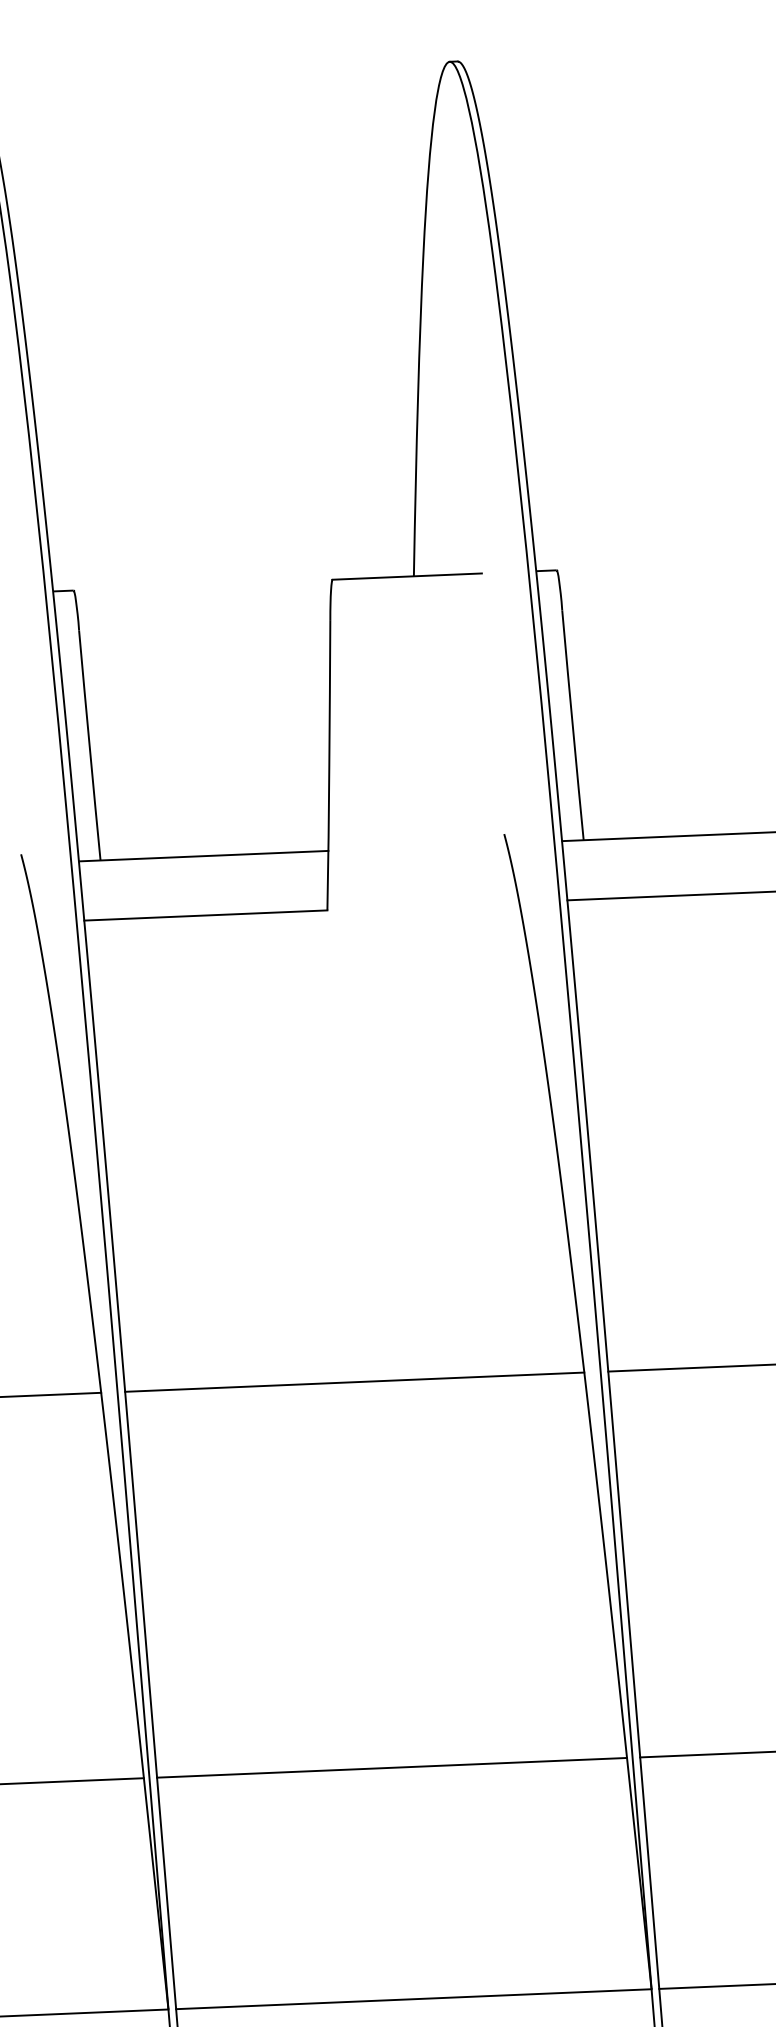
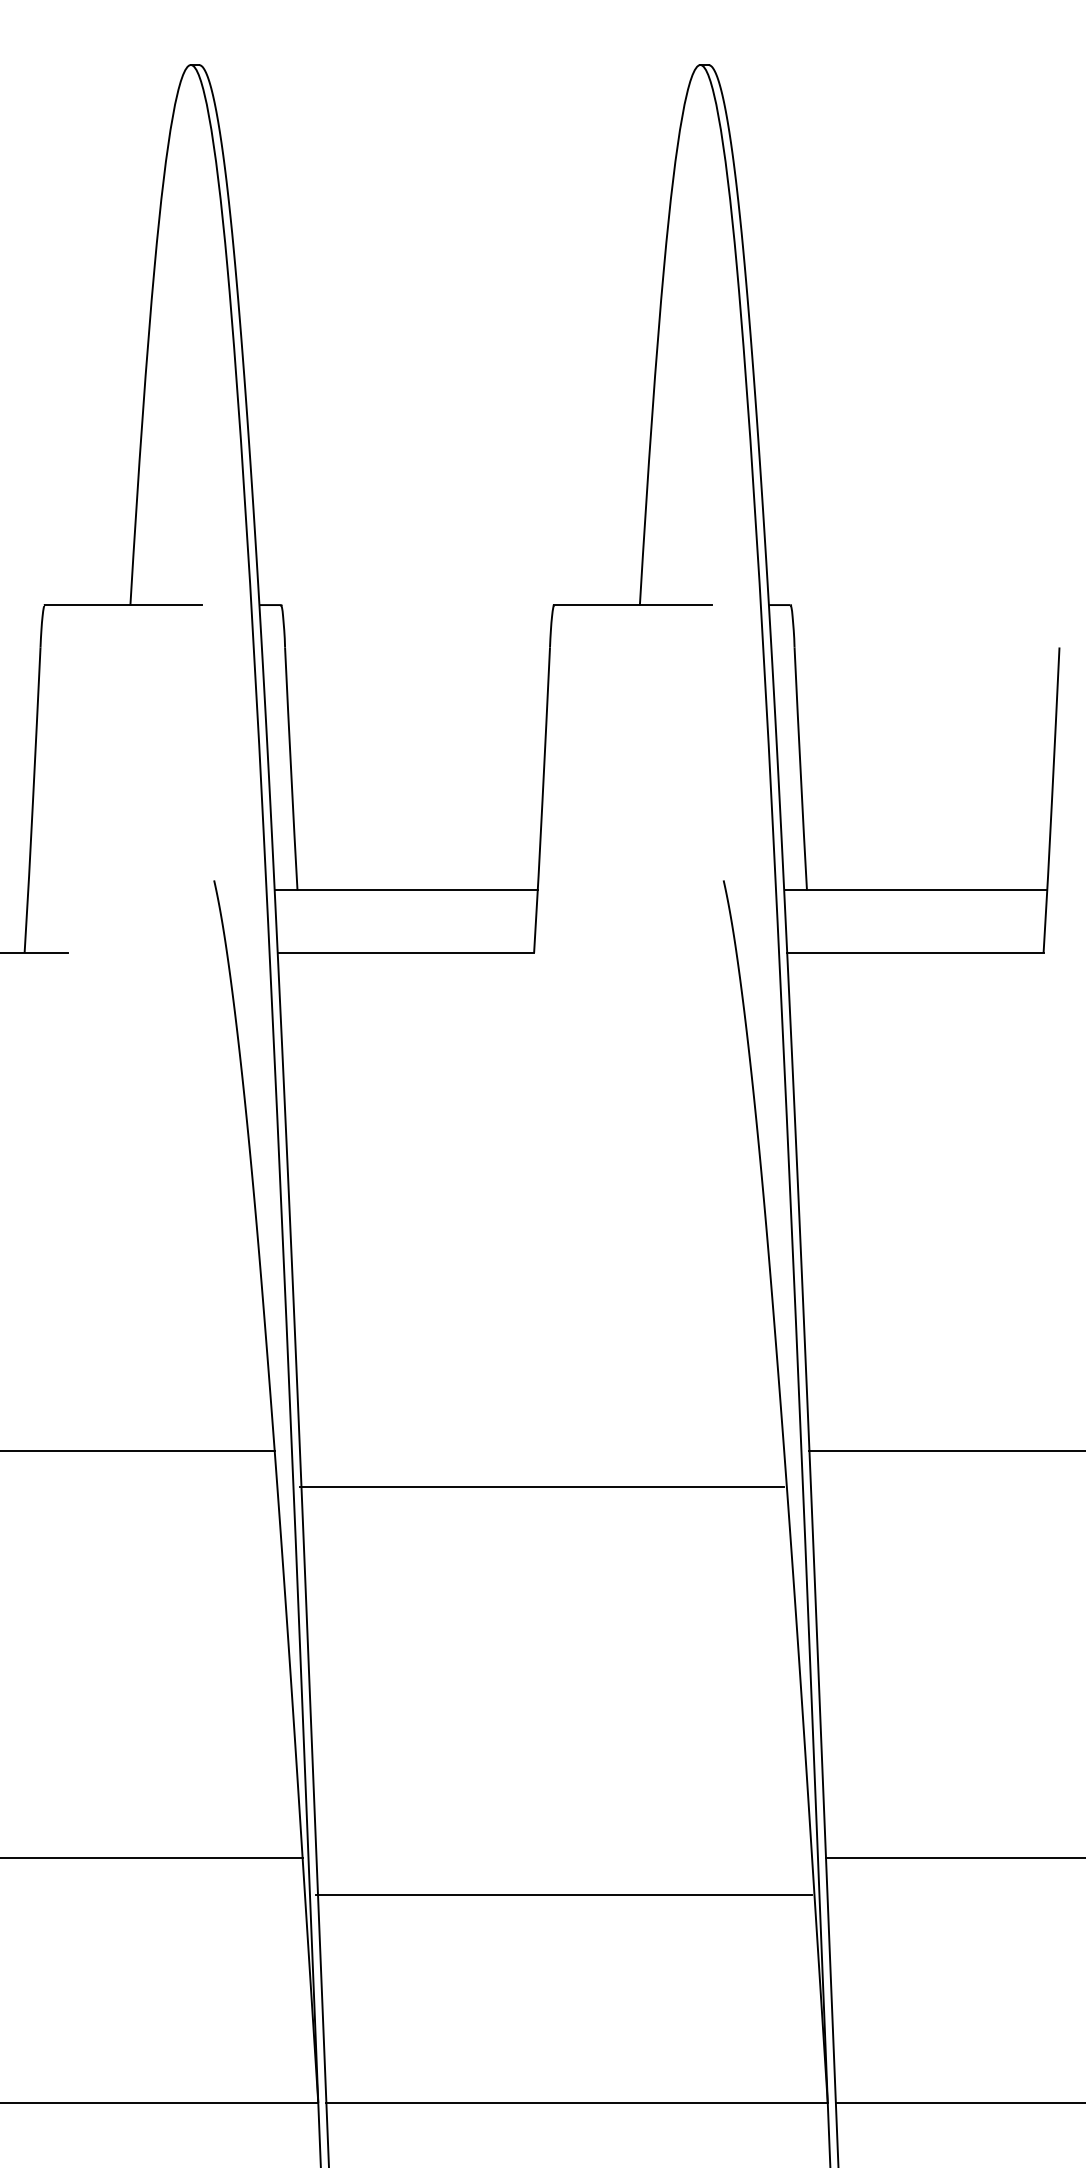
line: (354, 1381) -> (541, 1486), moved
line: (392, 1767) -> (564, 1895), moved

